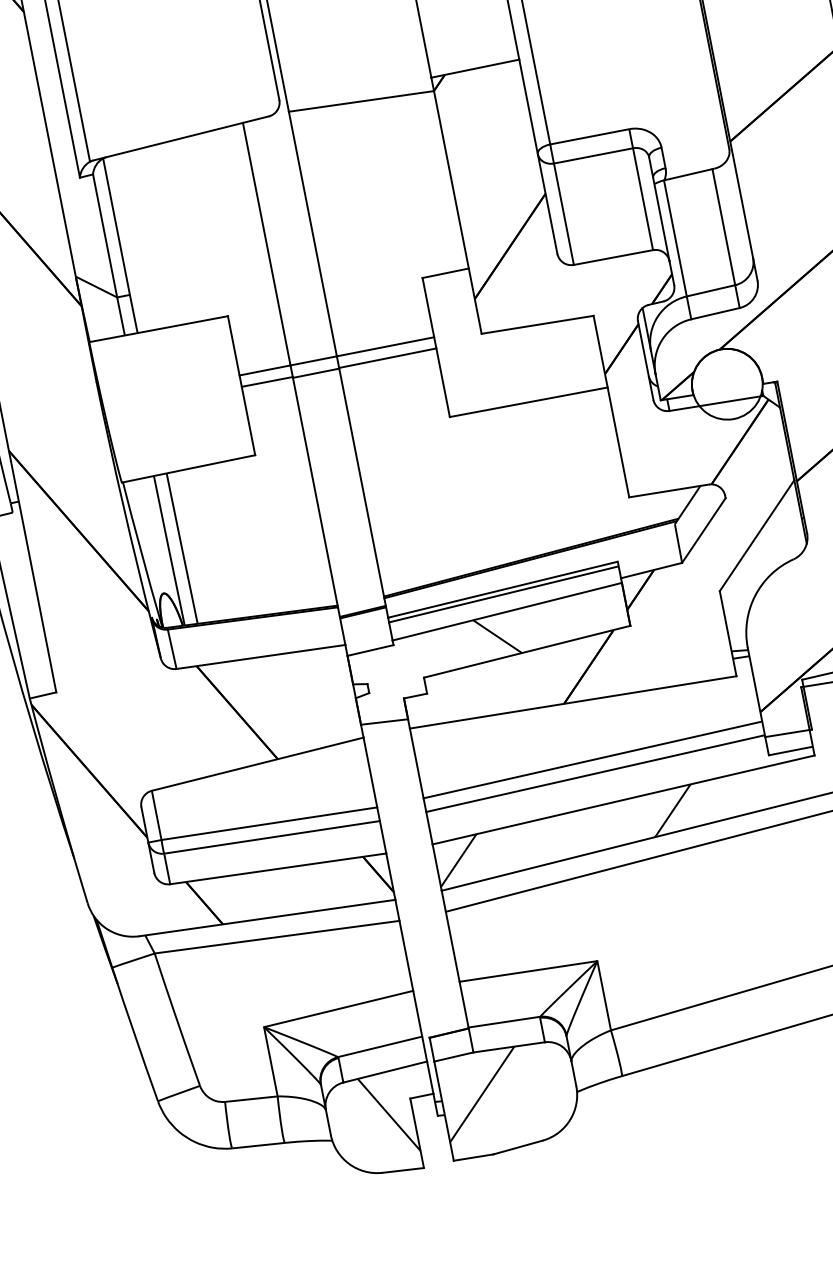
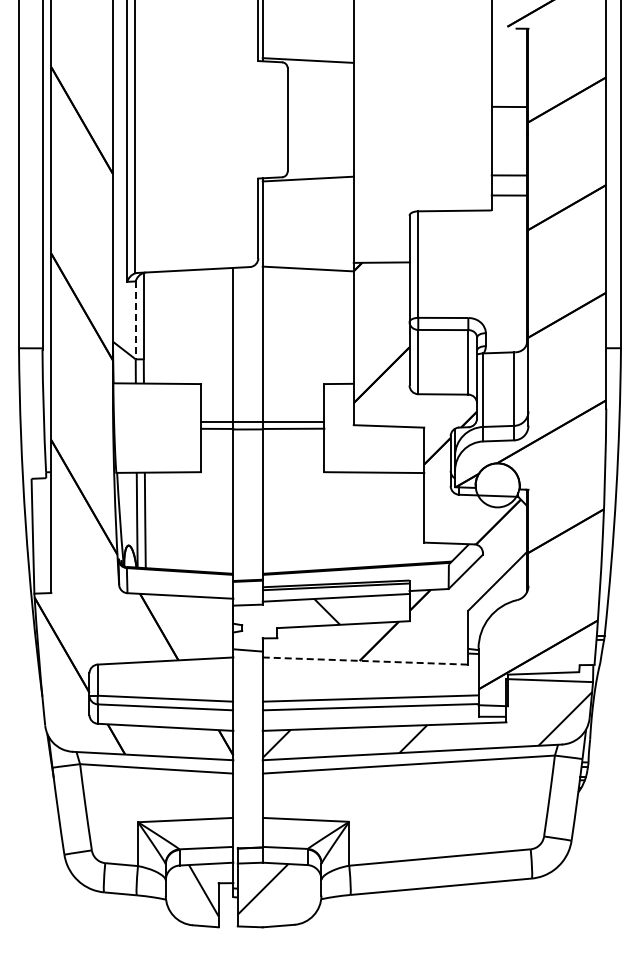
line: (104, 236) -> (135, 320), solid -> dashed
line: (573, 703) -> (365, 661), solid -> dashed

